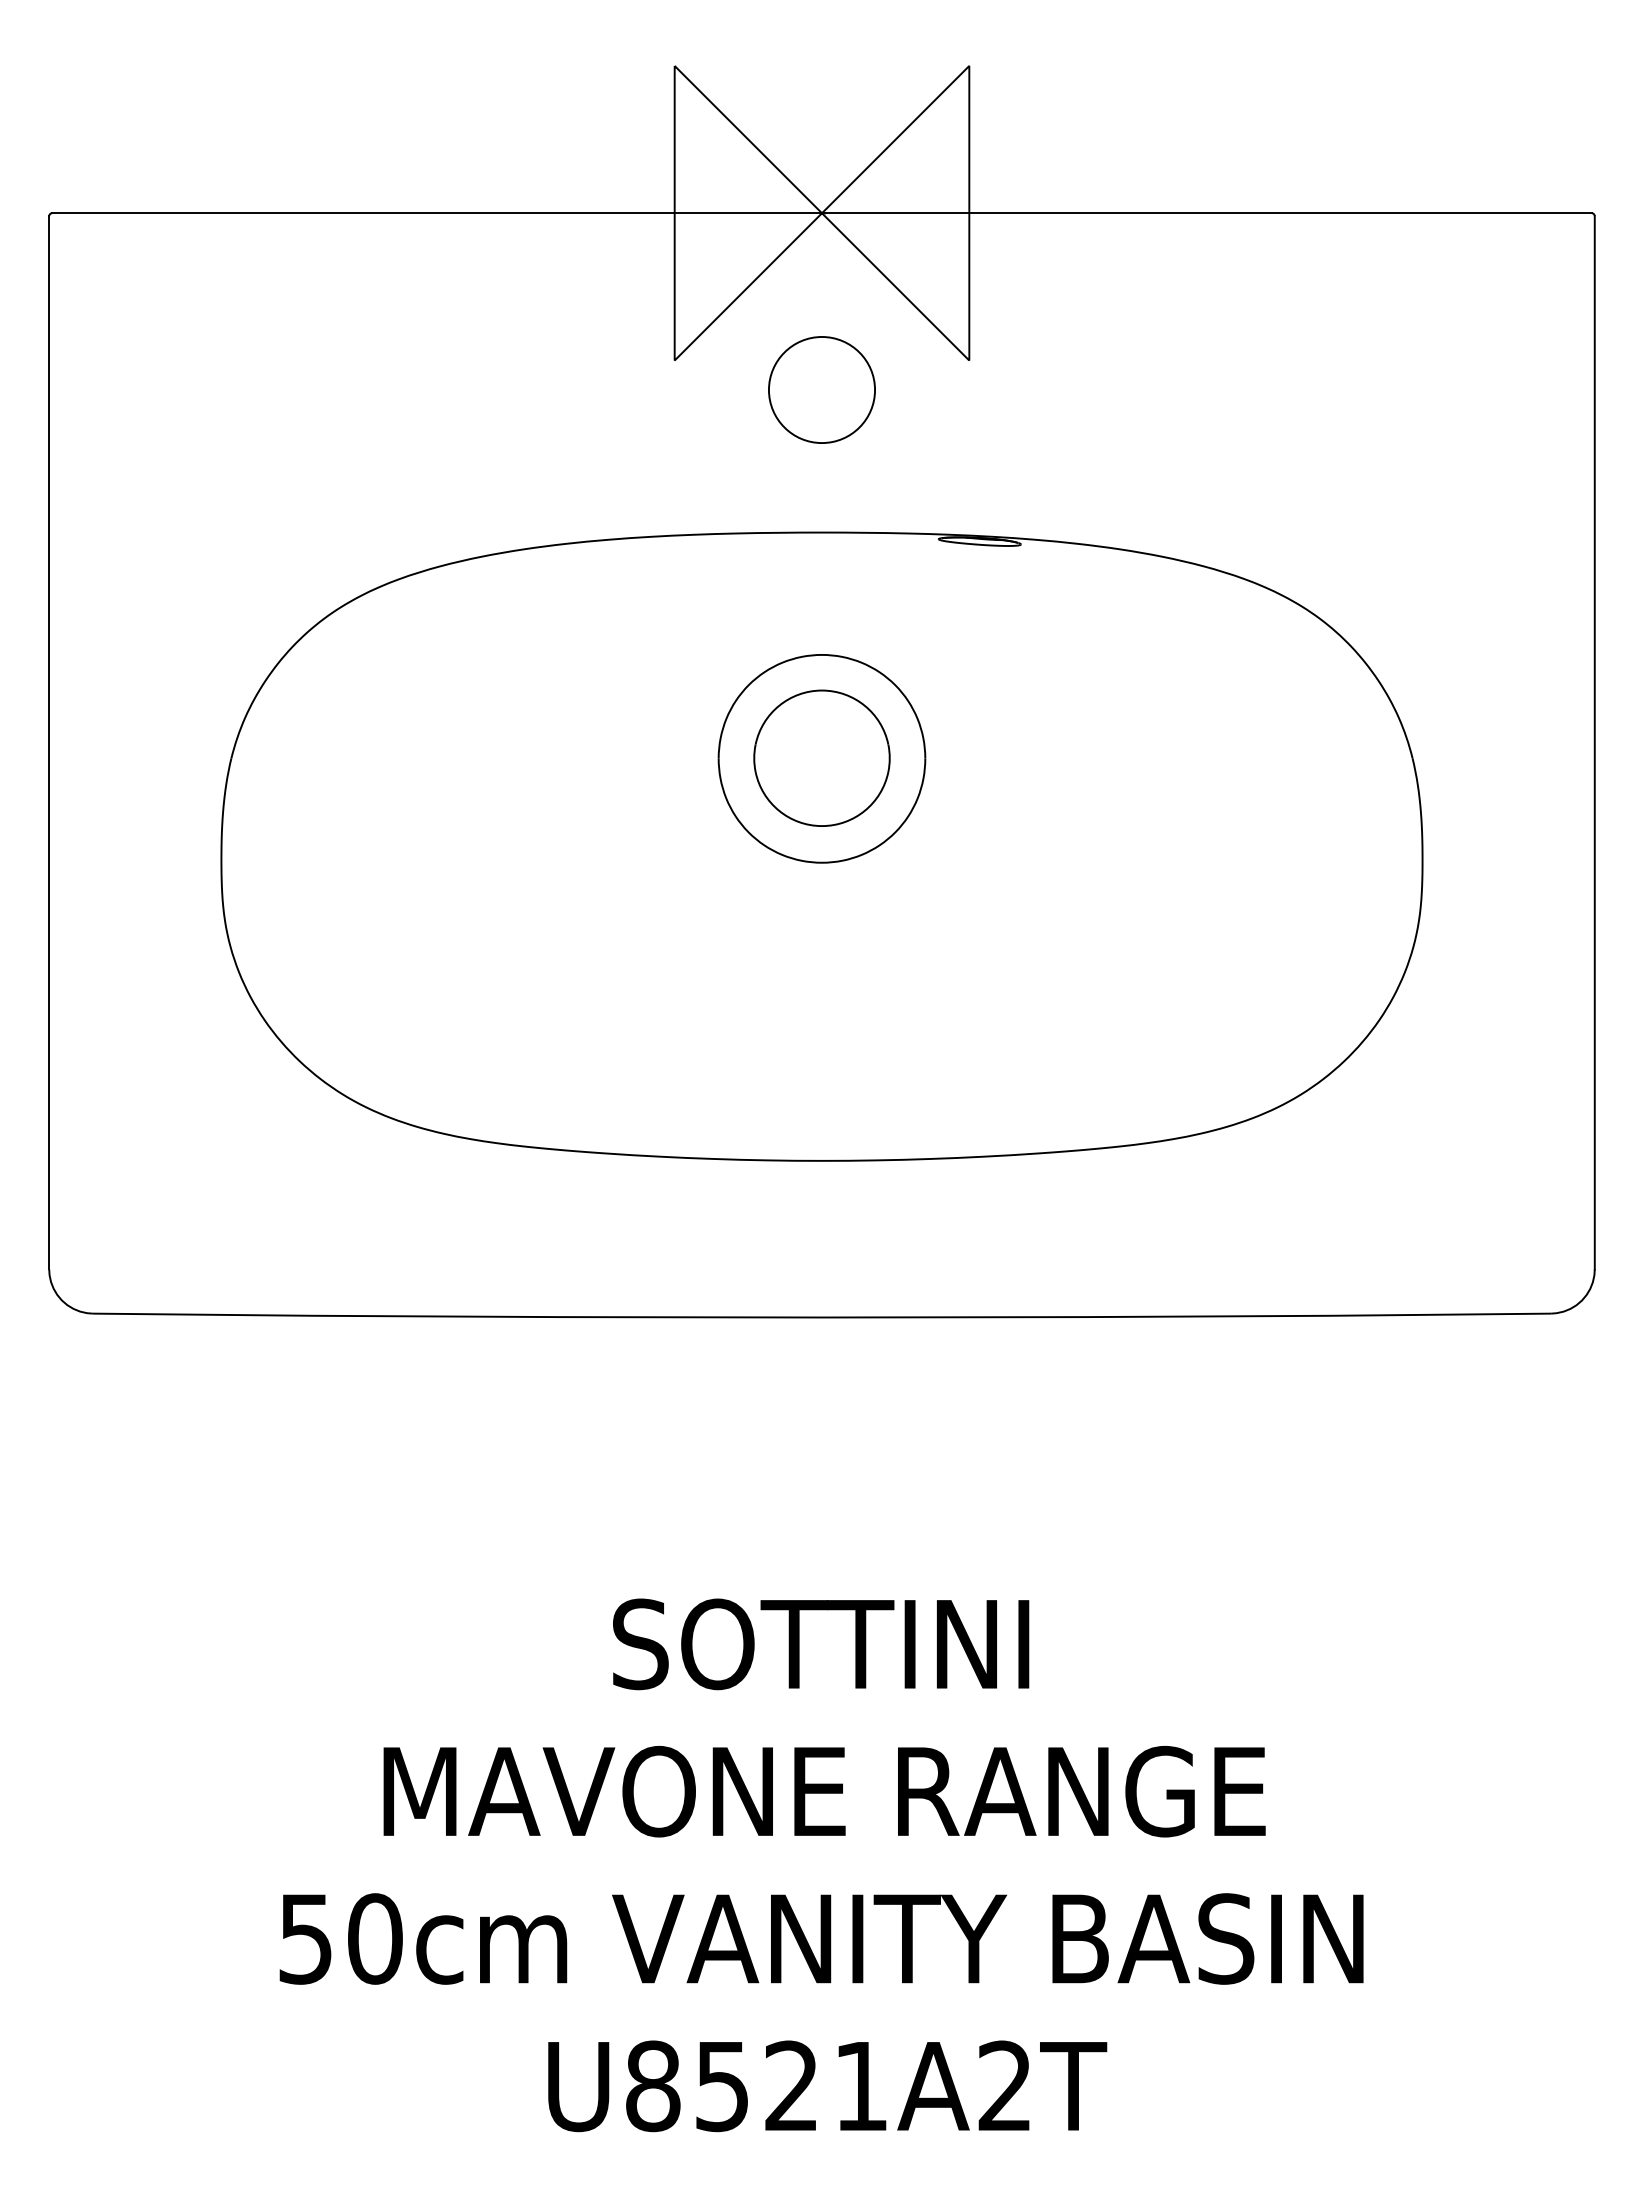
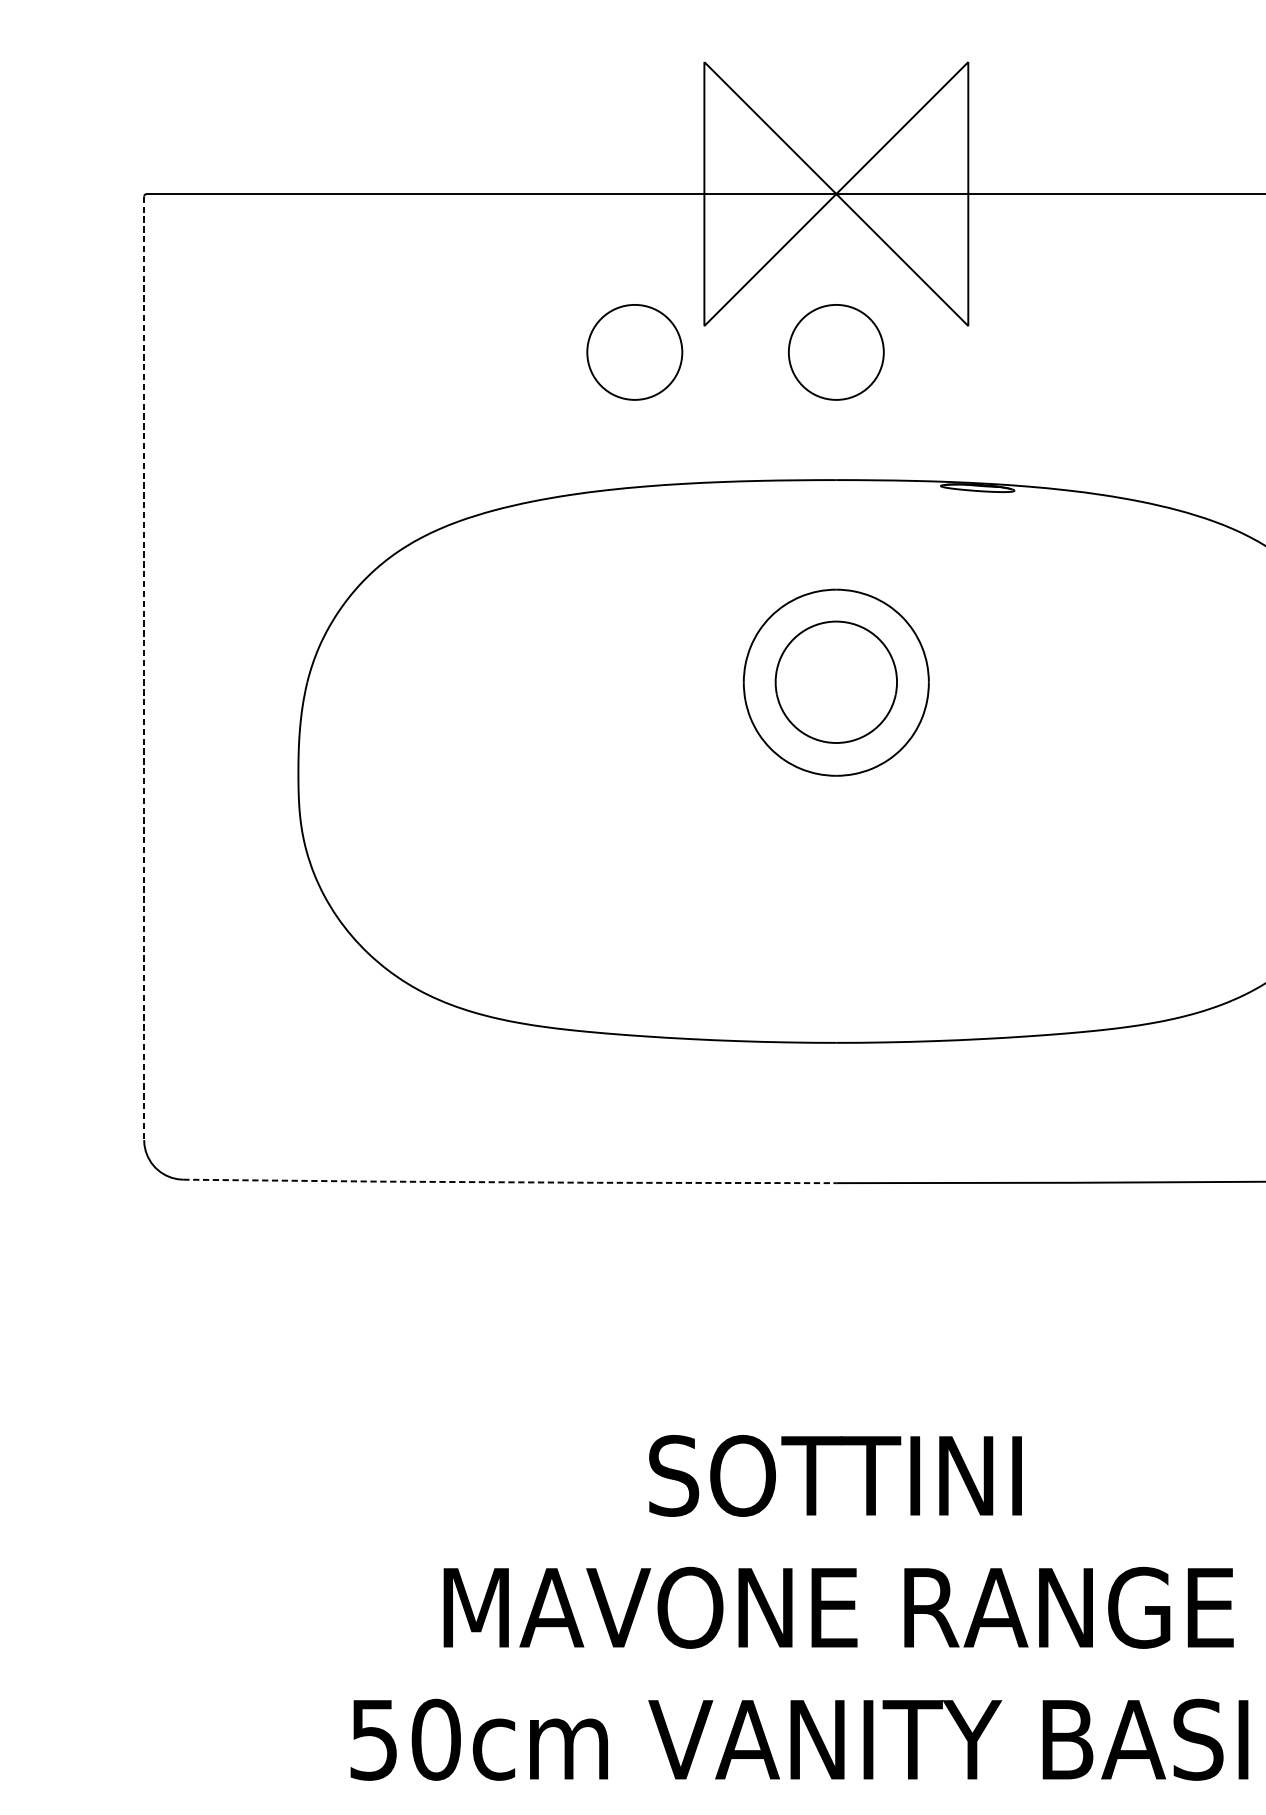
circle: (596, 389) -> (634, 351), added
line: (49, 742) -> (144, 668), solid -> dashed
line: (457, 1316) -> (509, 1182), solid -> dashed

